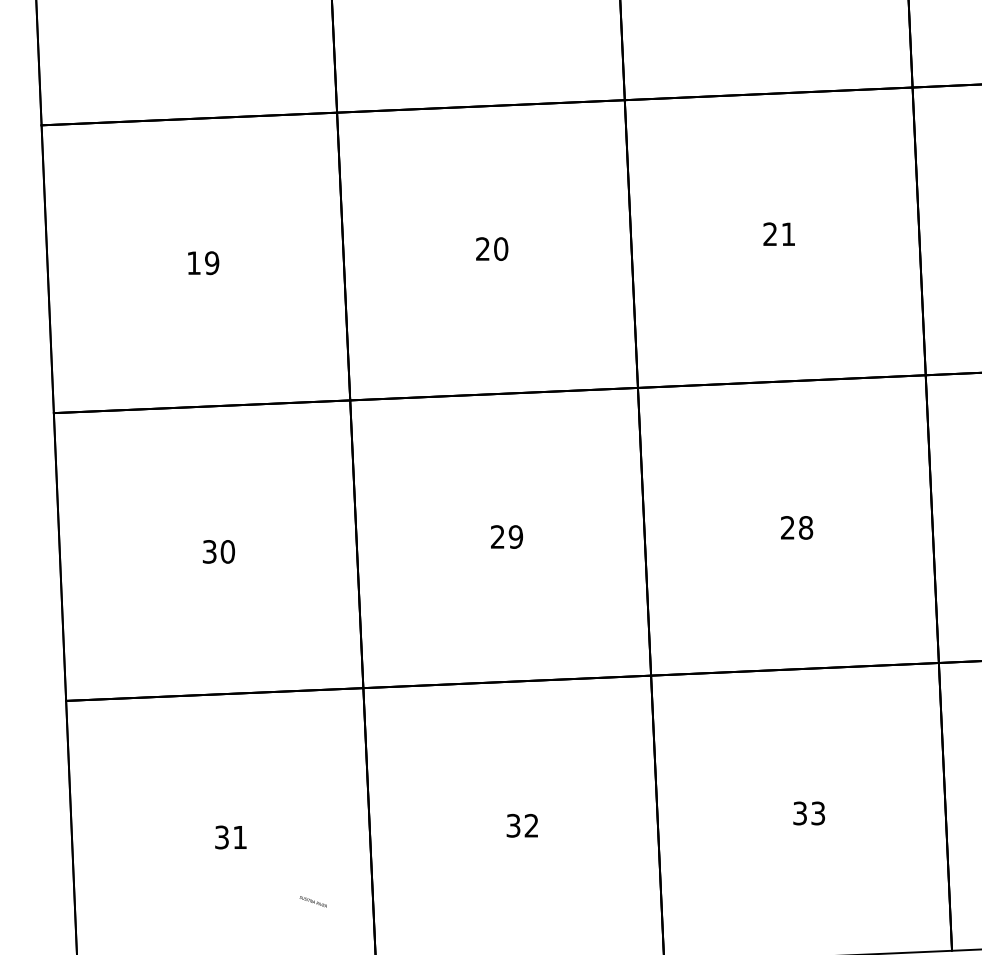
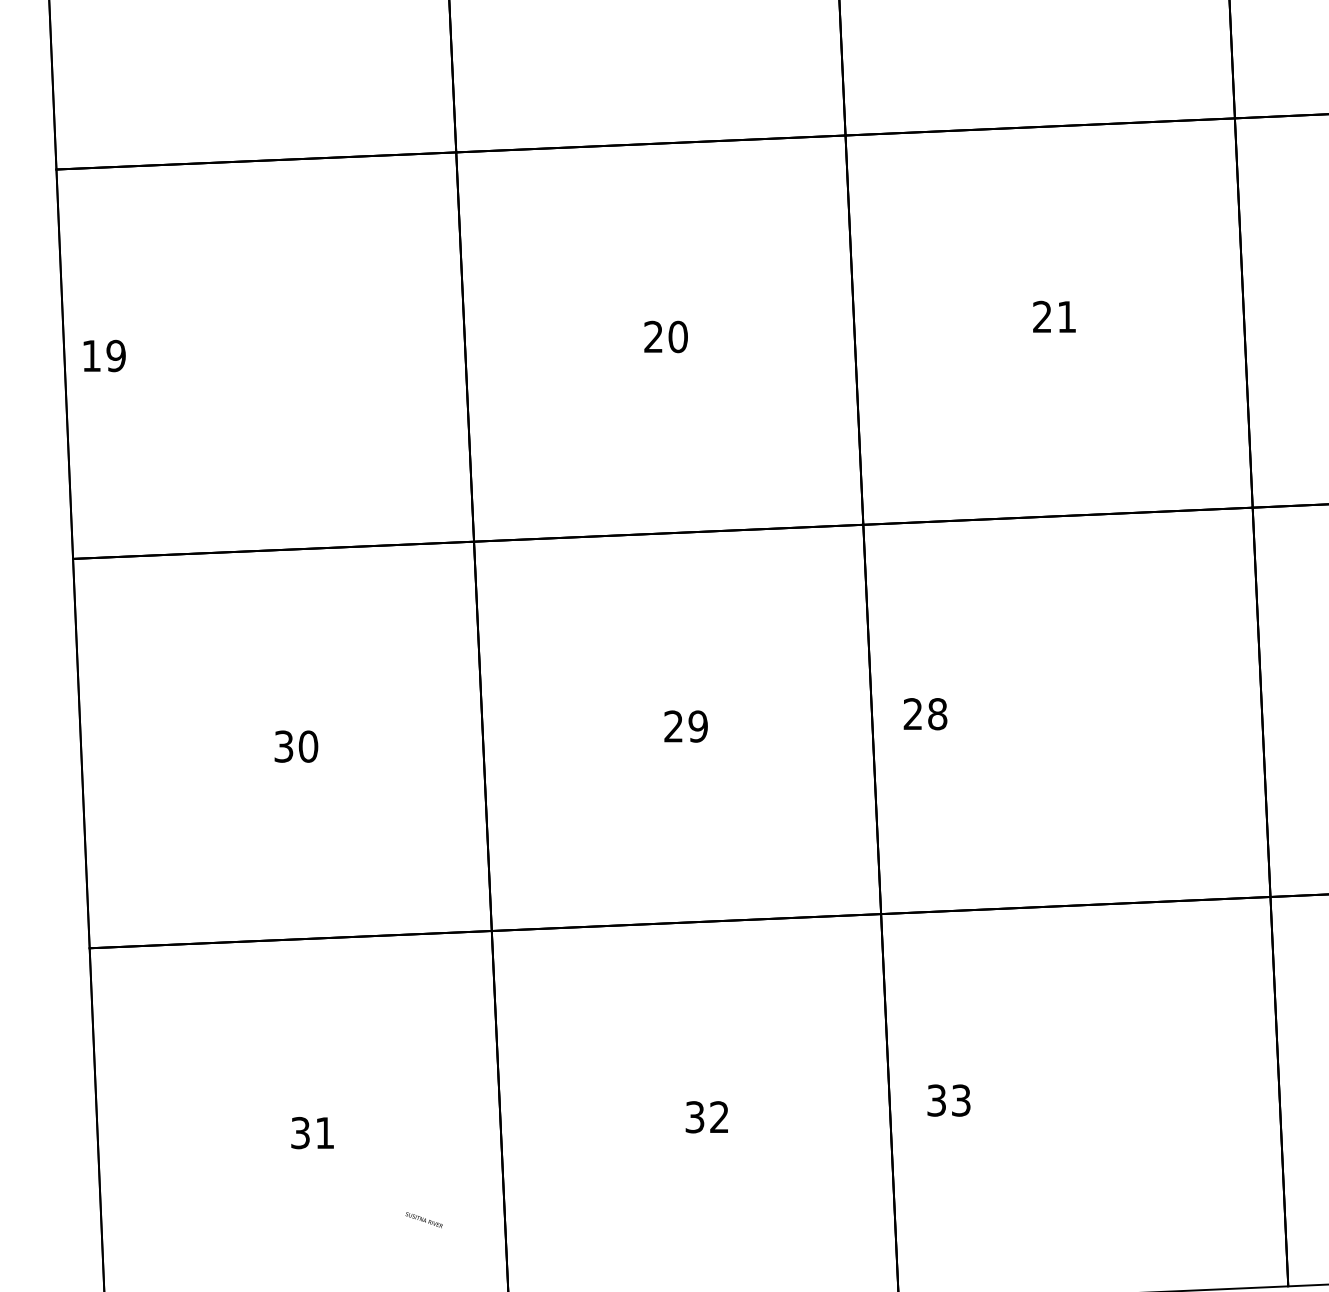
text: (203, 262) -> (104, 355), moved
text: (796, 528) -> (925, 714), moved
text: (808, 813) -> (948, 1100), moved

